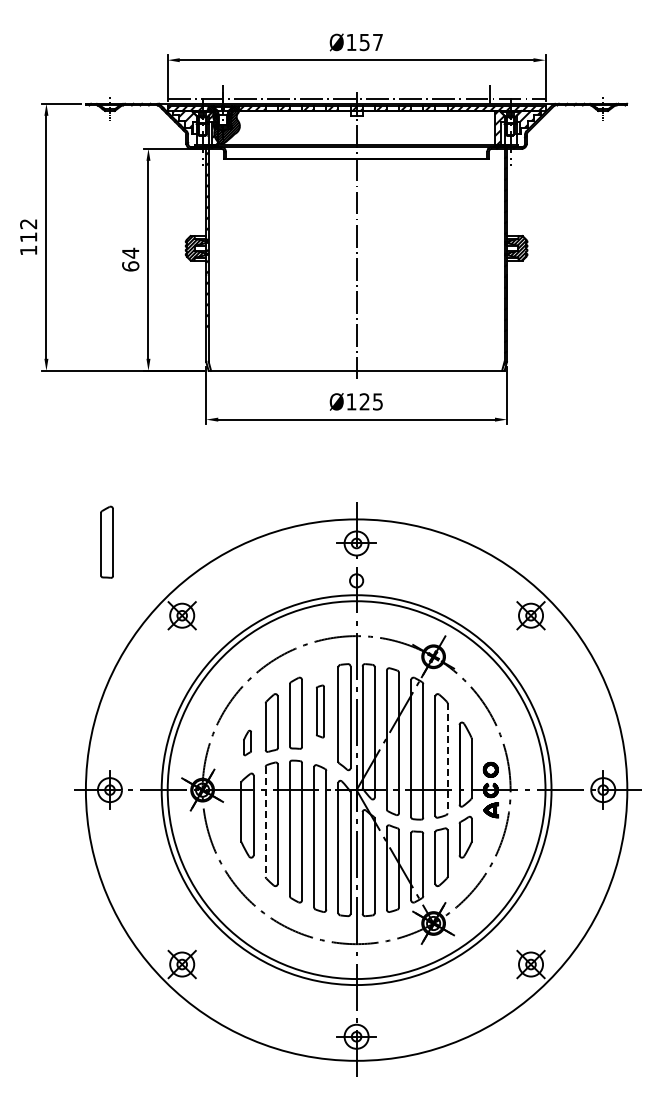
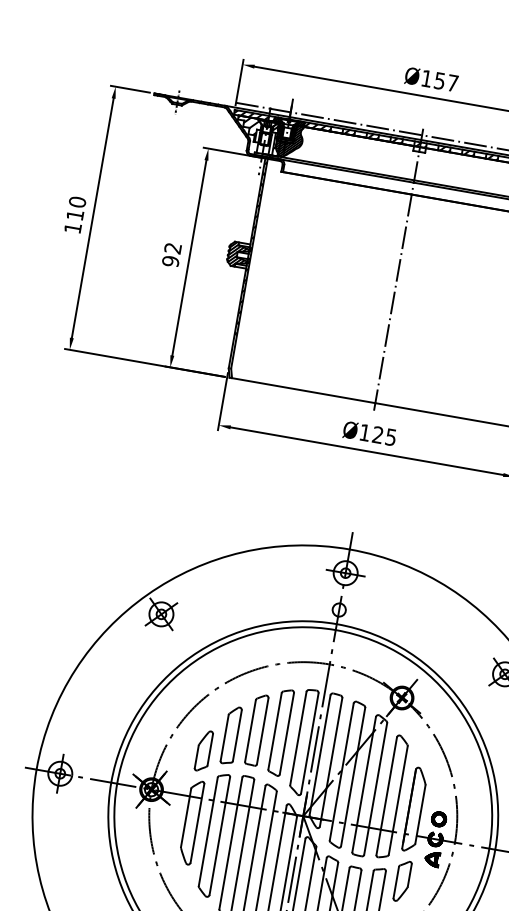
text: (28, 223) -> (77, 201), 112 -> 110
text: (130, 259) -> (171, 254), 64 -> 92
part: (106, 541) -> (99, 528), removed
part: (320, 711) -> (281, 732), size x1.67
part: (247, 742) -> (203, 750), size x1.67
line: (447, 758) -> (398, 800), dashed -> solid
line: (265, 821) -> (208, 831), dashed -> solid

